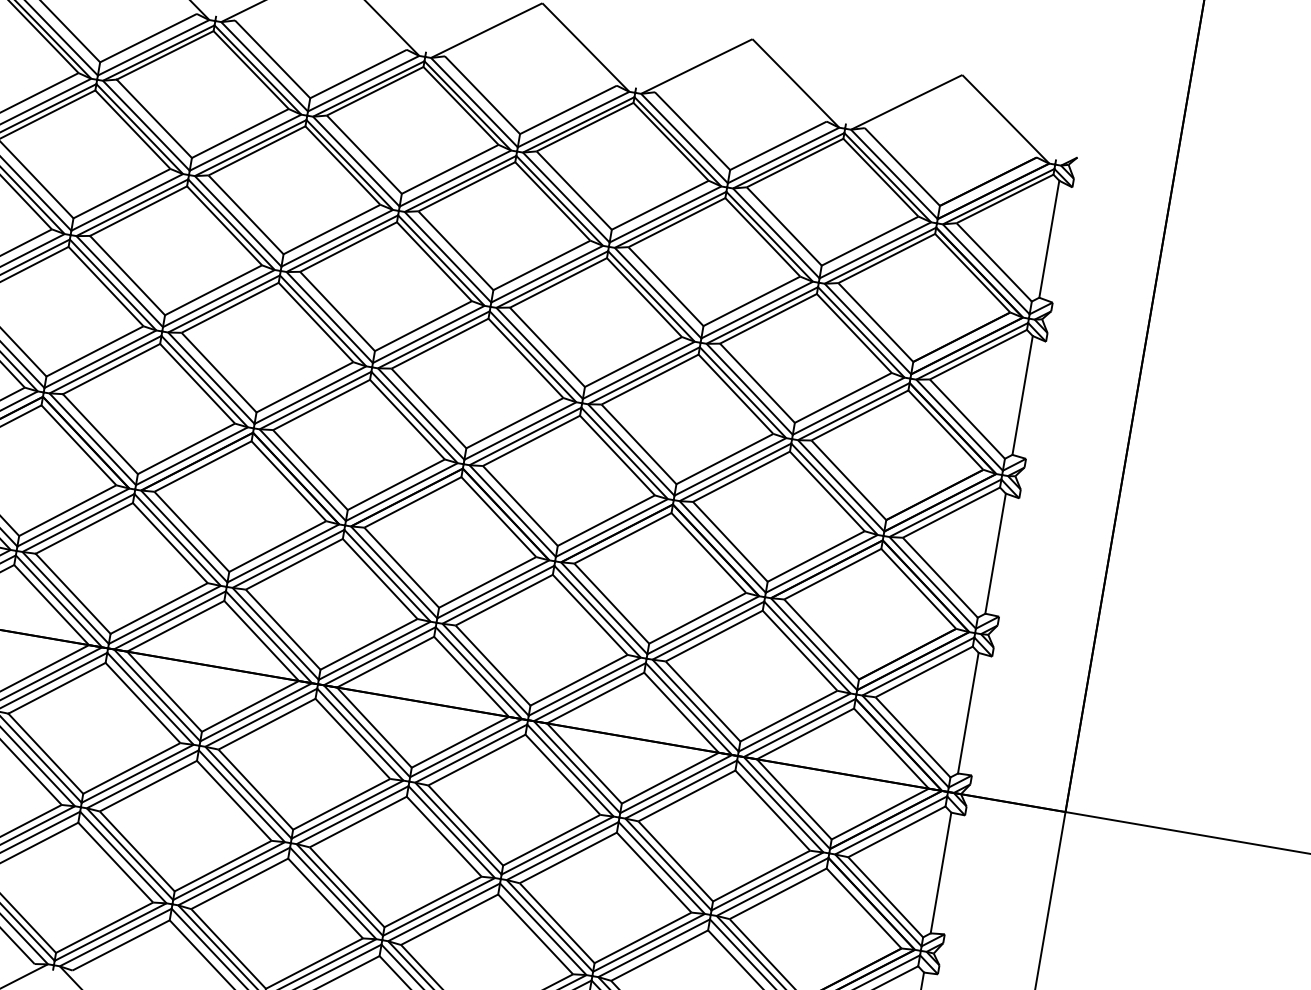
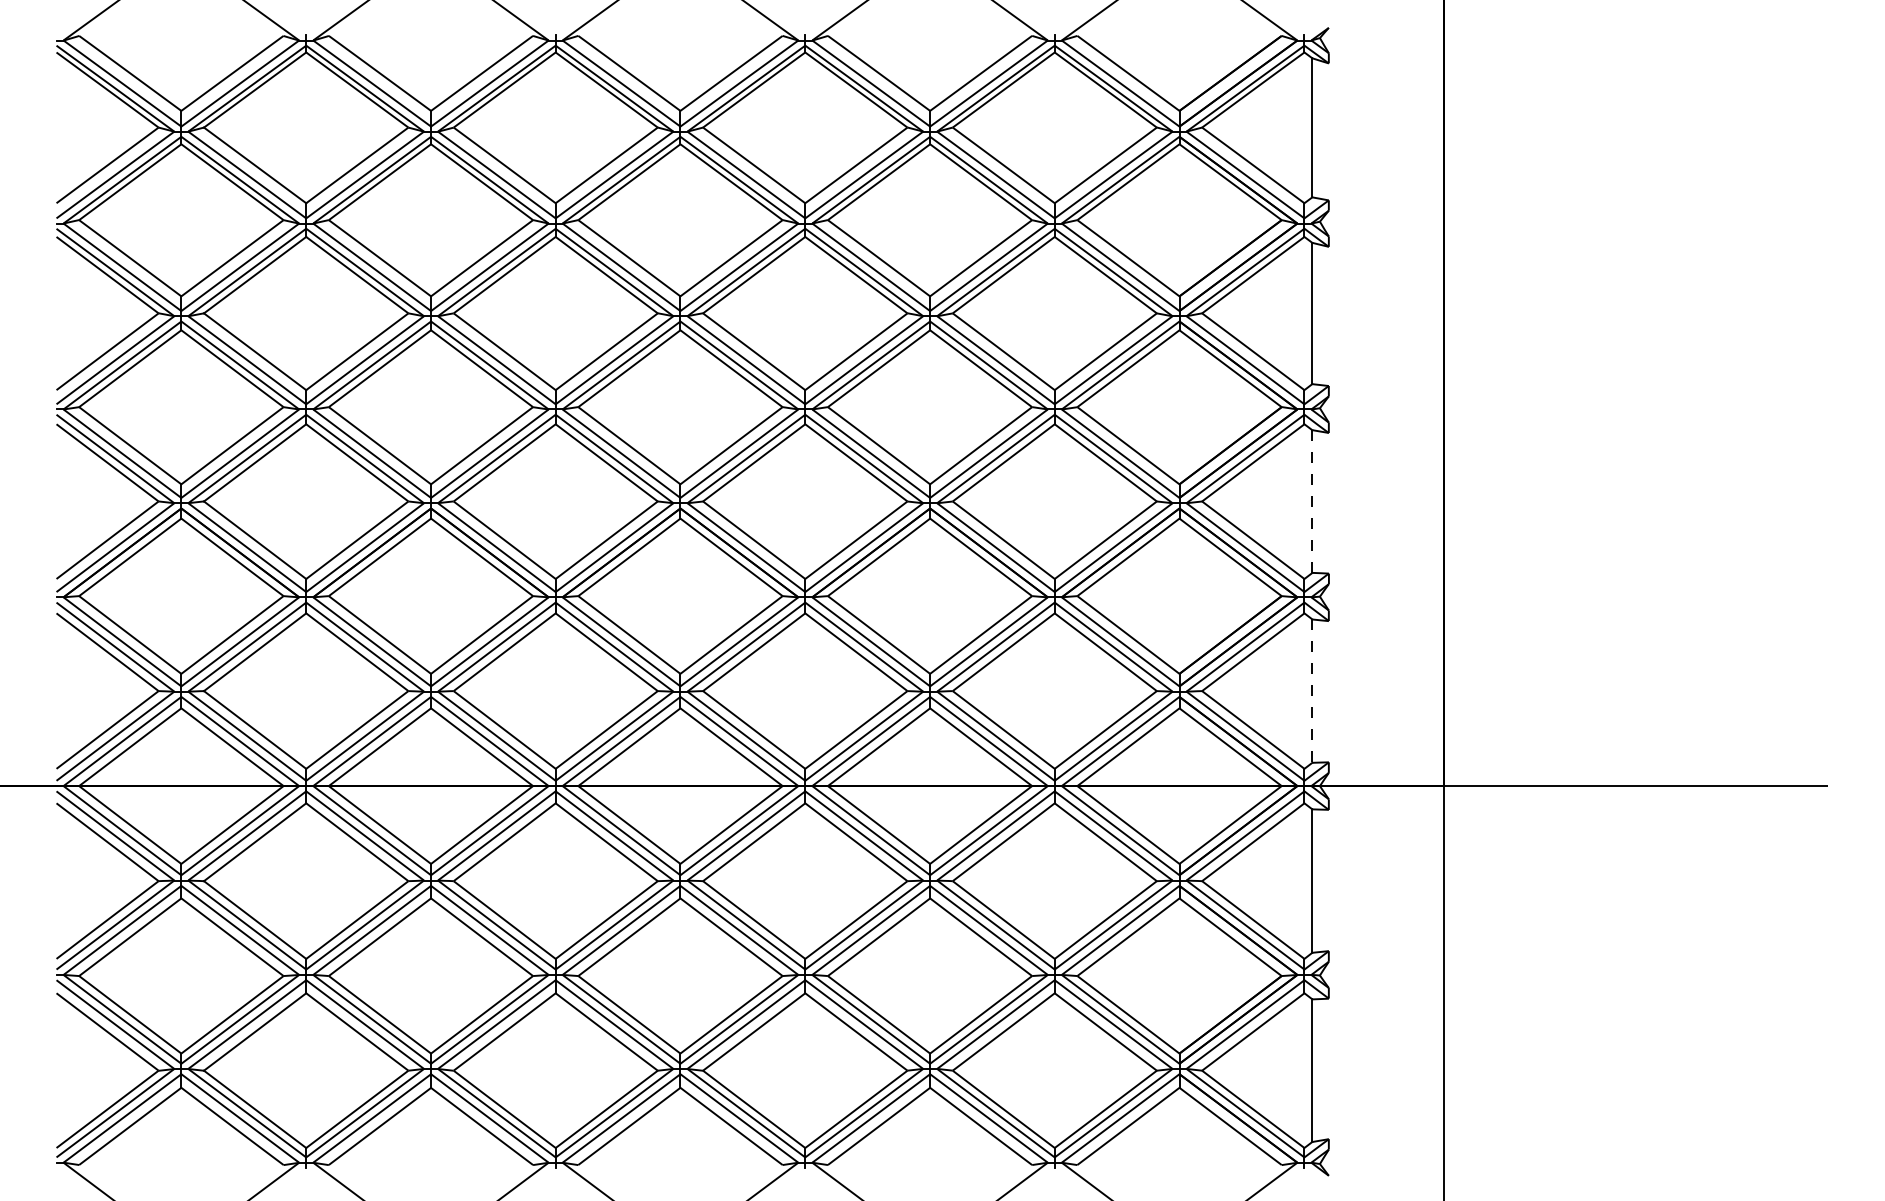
line: (995, 554) -> (1312, 502), solid -> dashed
line: (968, 713) -> (1312, 691), solid -> dashed

